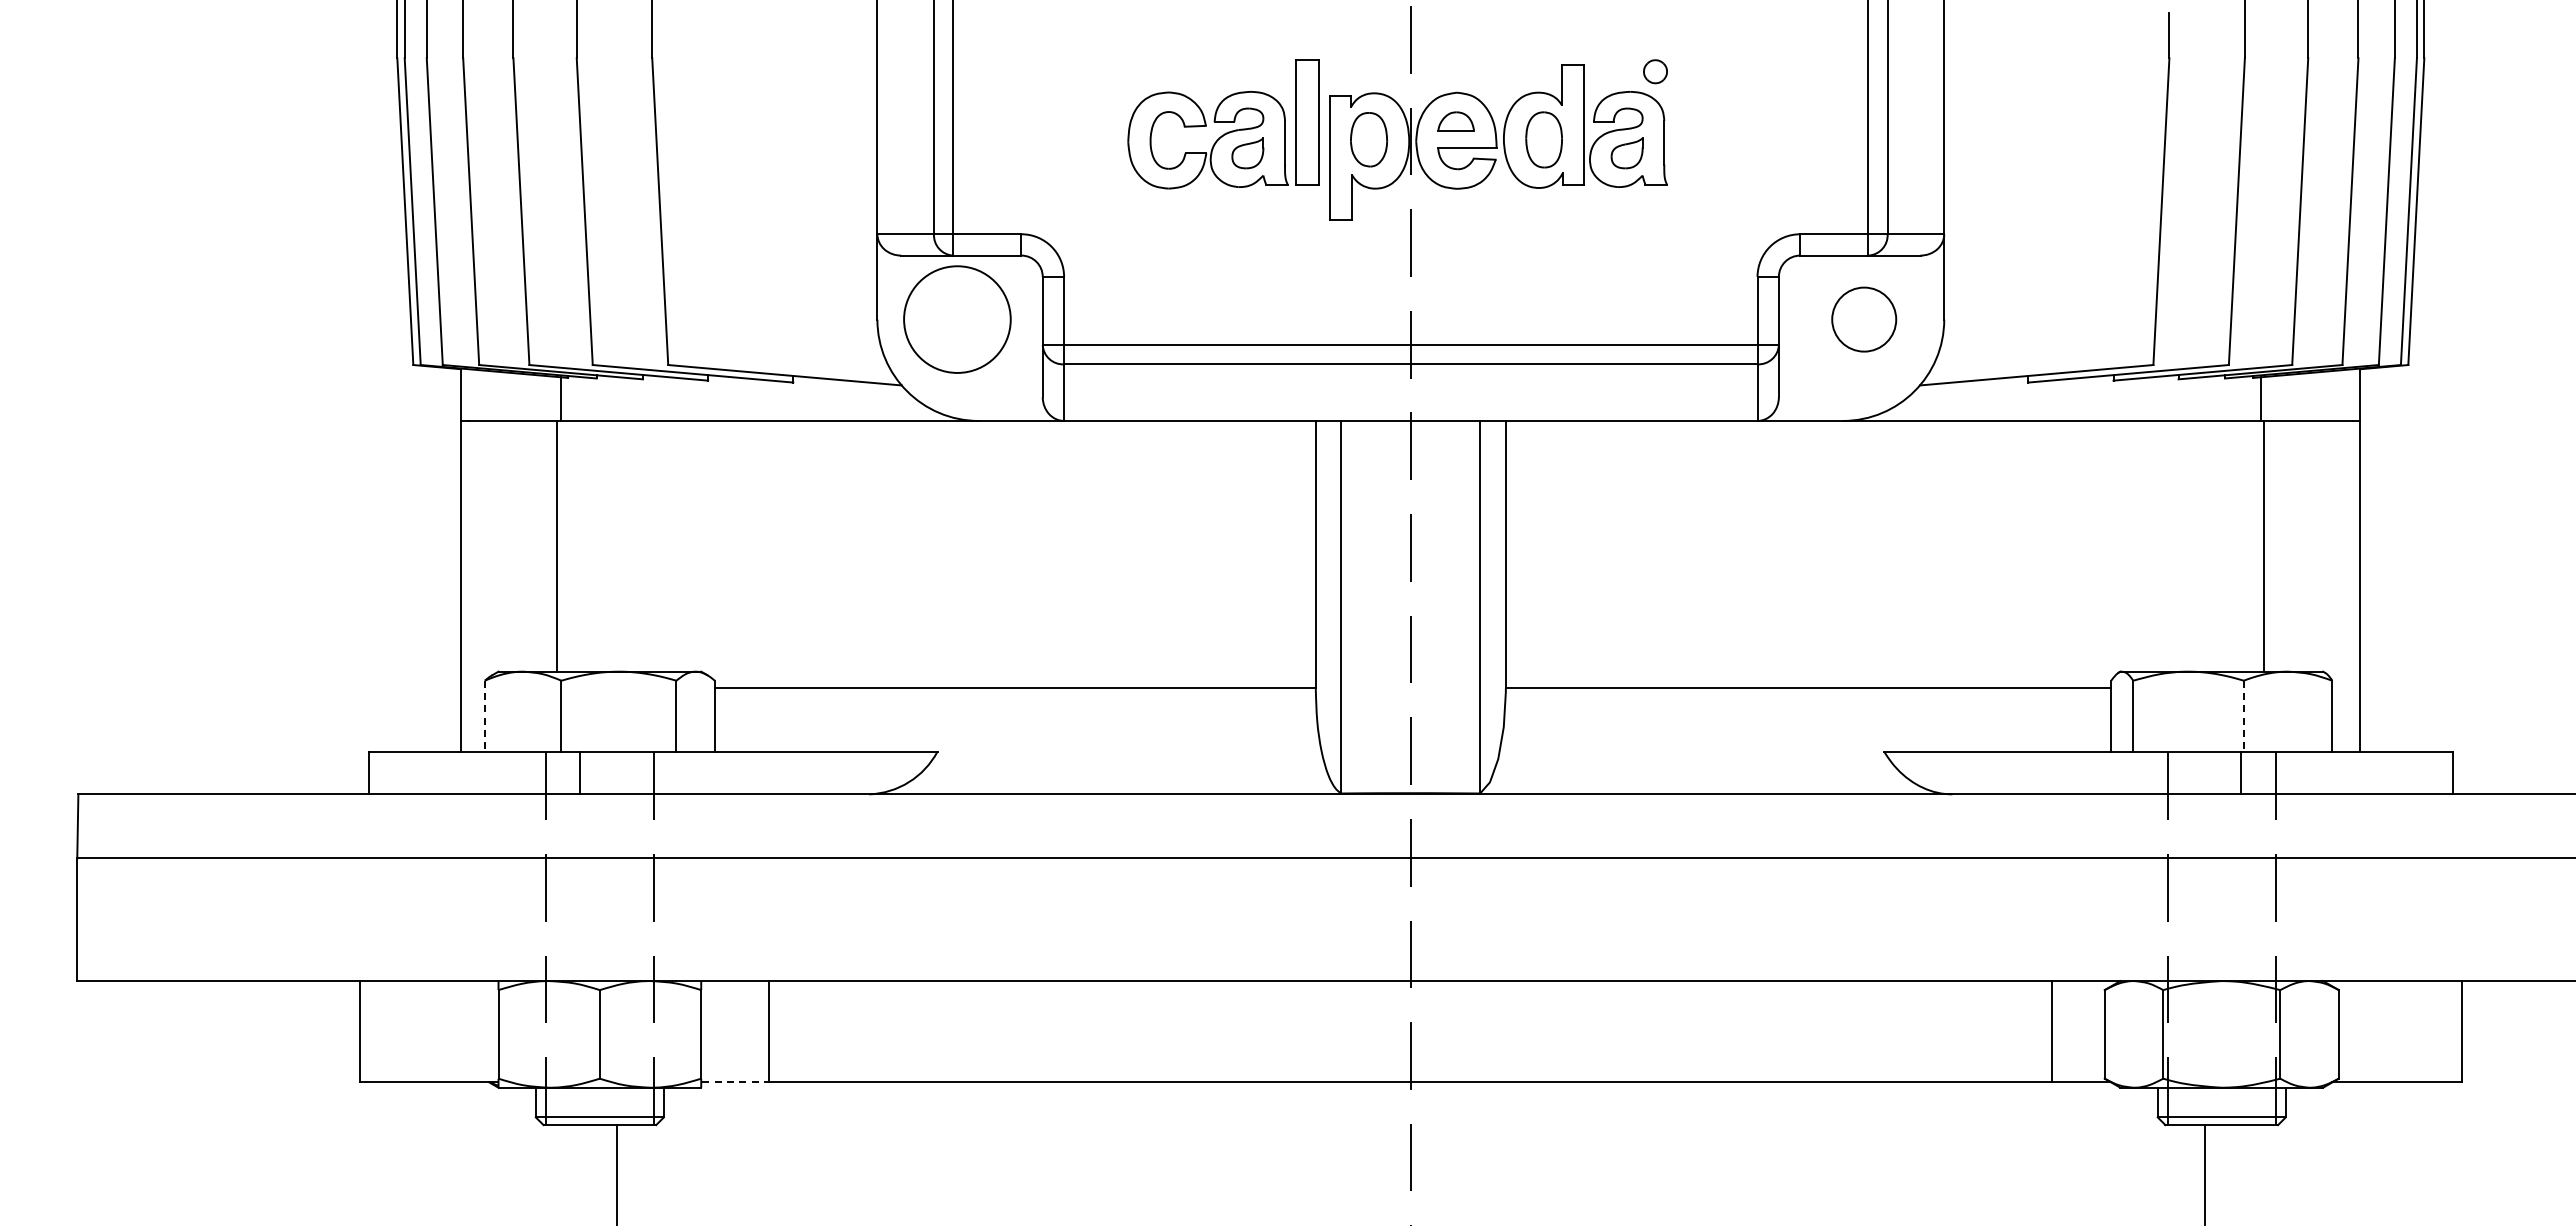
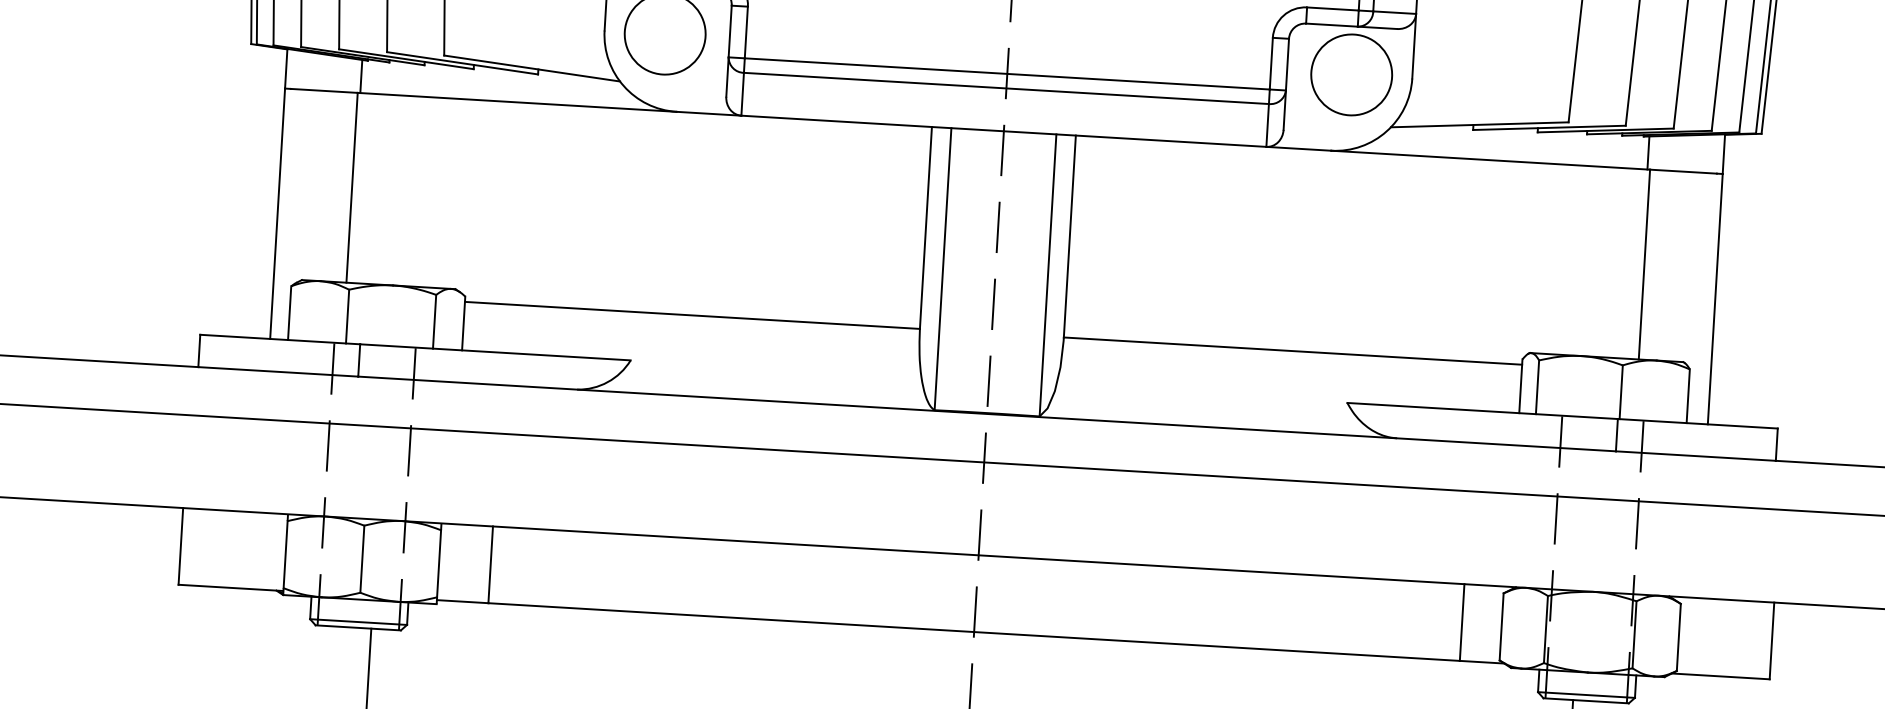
circle: (1863, 319) -> (1351, 74), size x1.67
line: (484, 716) -> (289, 313), dashed -> solid
line: (2243, 716) -> (1620, 392), dashed -> solid
line: (736, 1082) -> (463, 601), dashed -> solid

